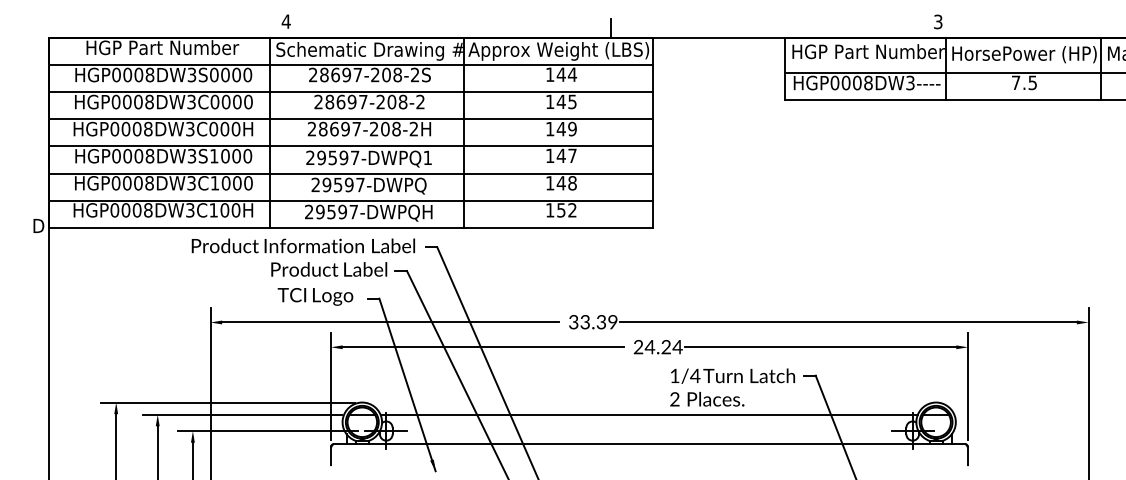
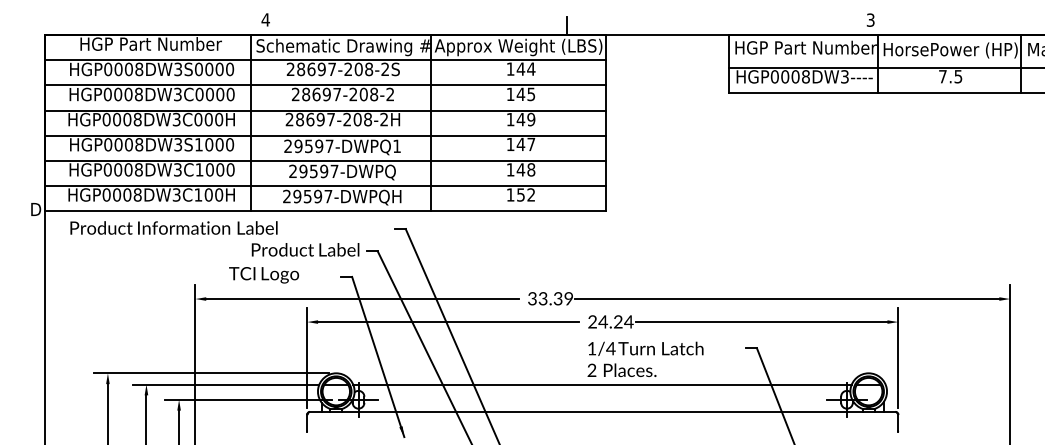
text: (302, 245) -> (173, 227), moved
text: (315, 296) -> (264, 274), moved
text: (732, 387) -> (645, 359), moved

